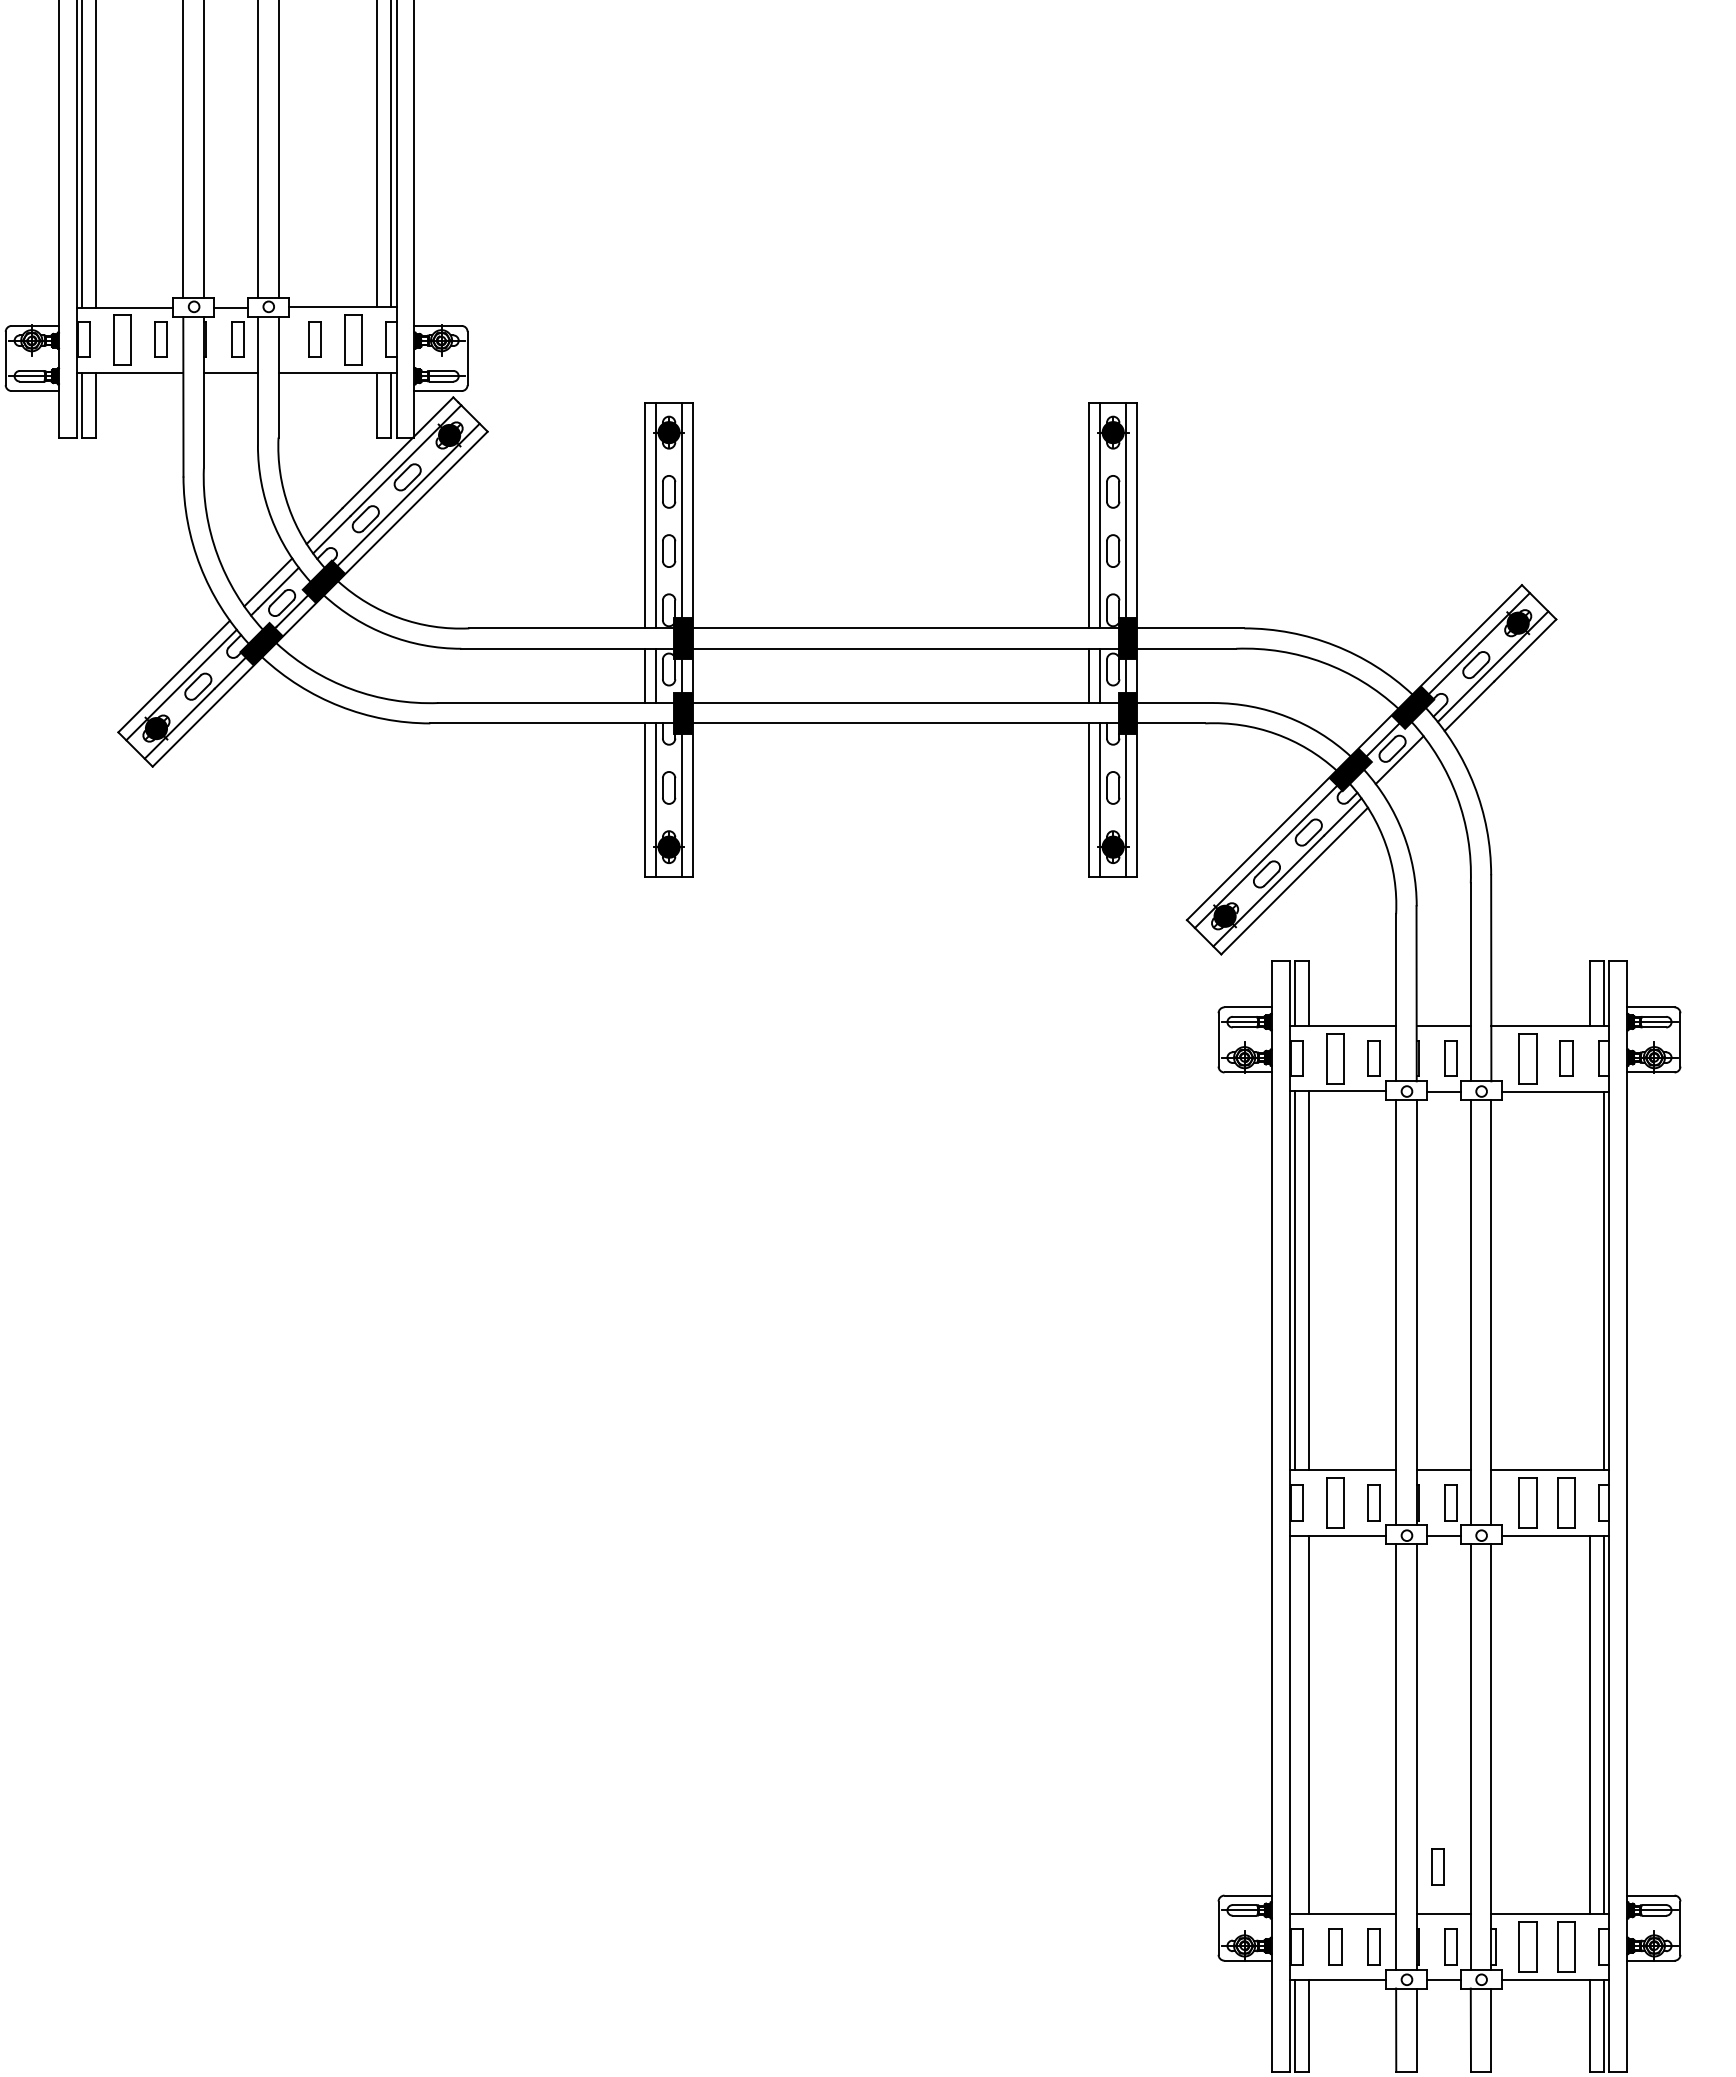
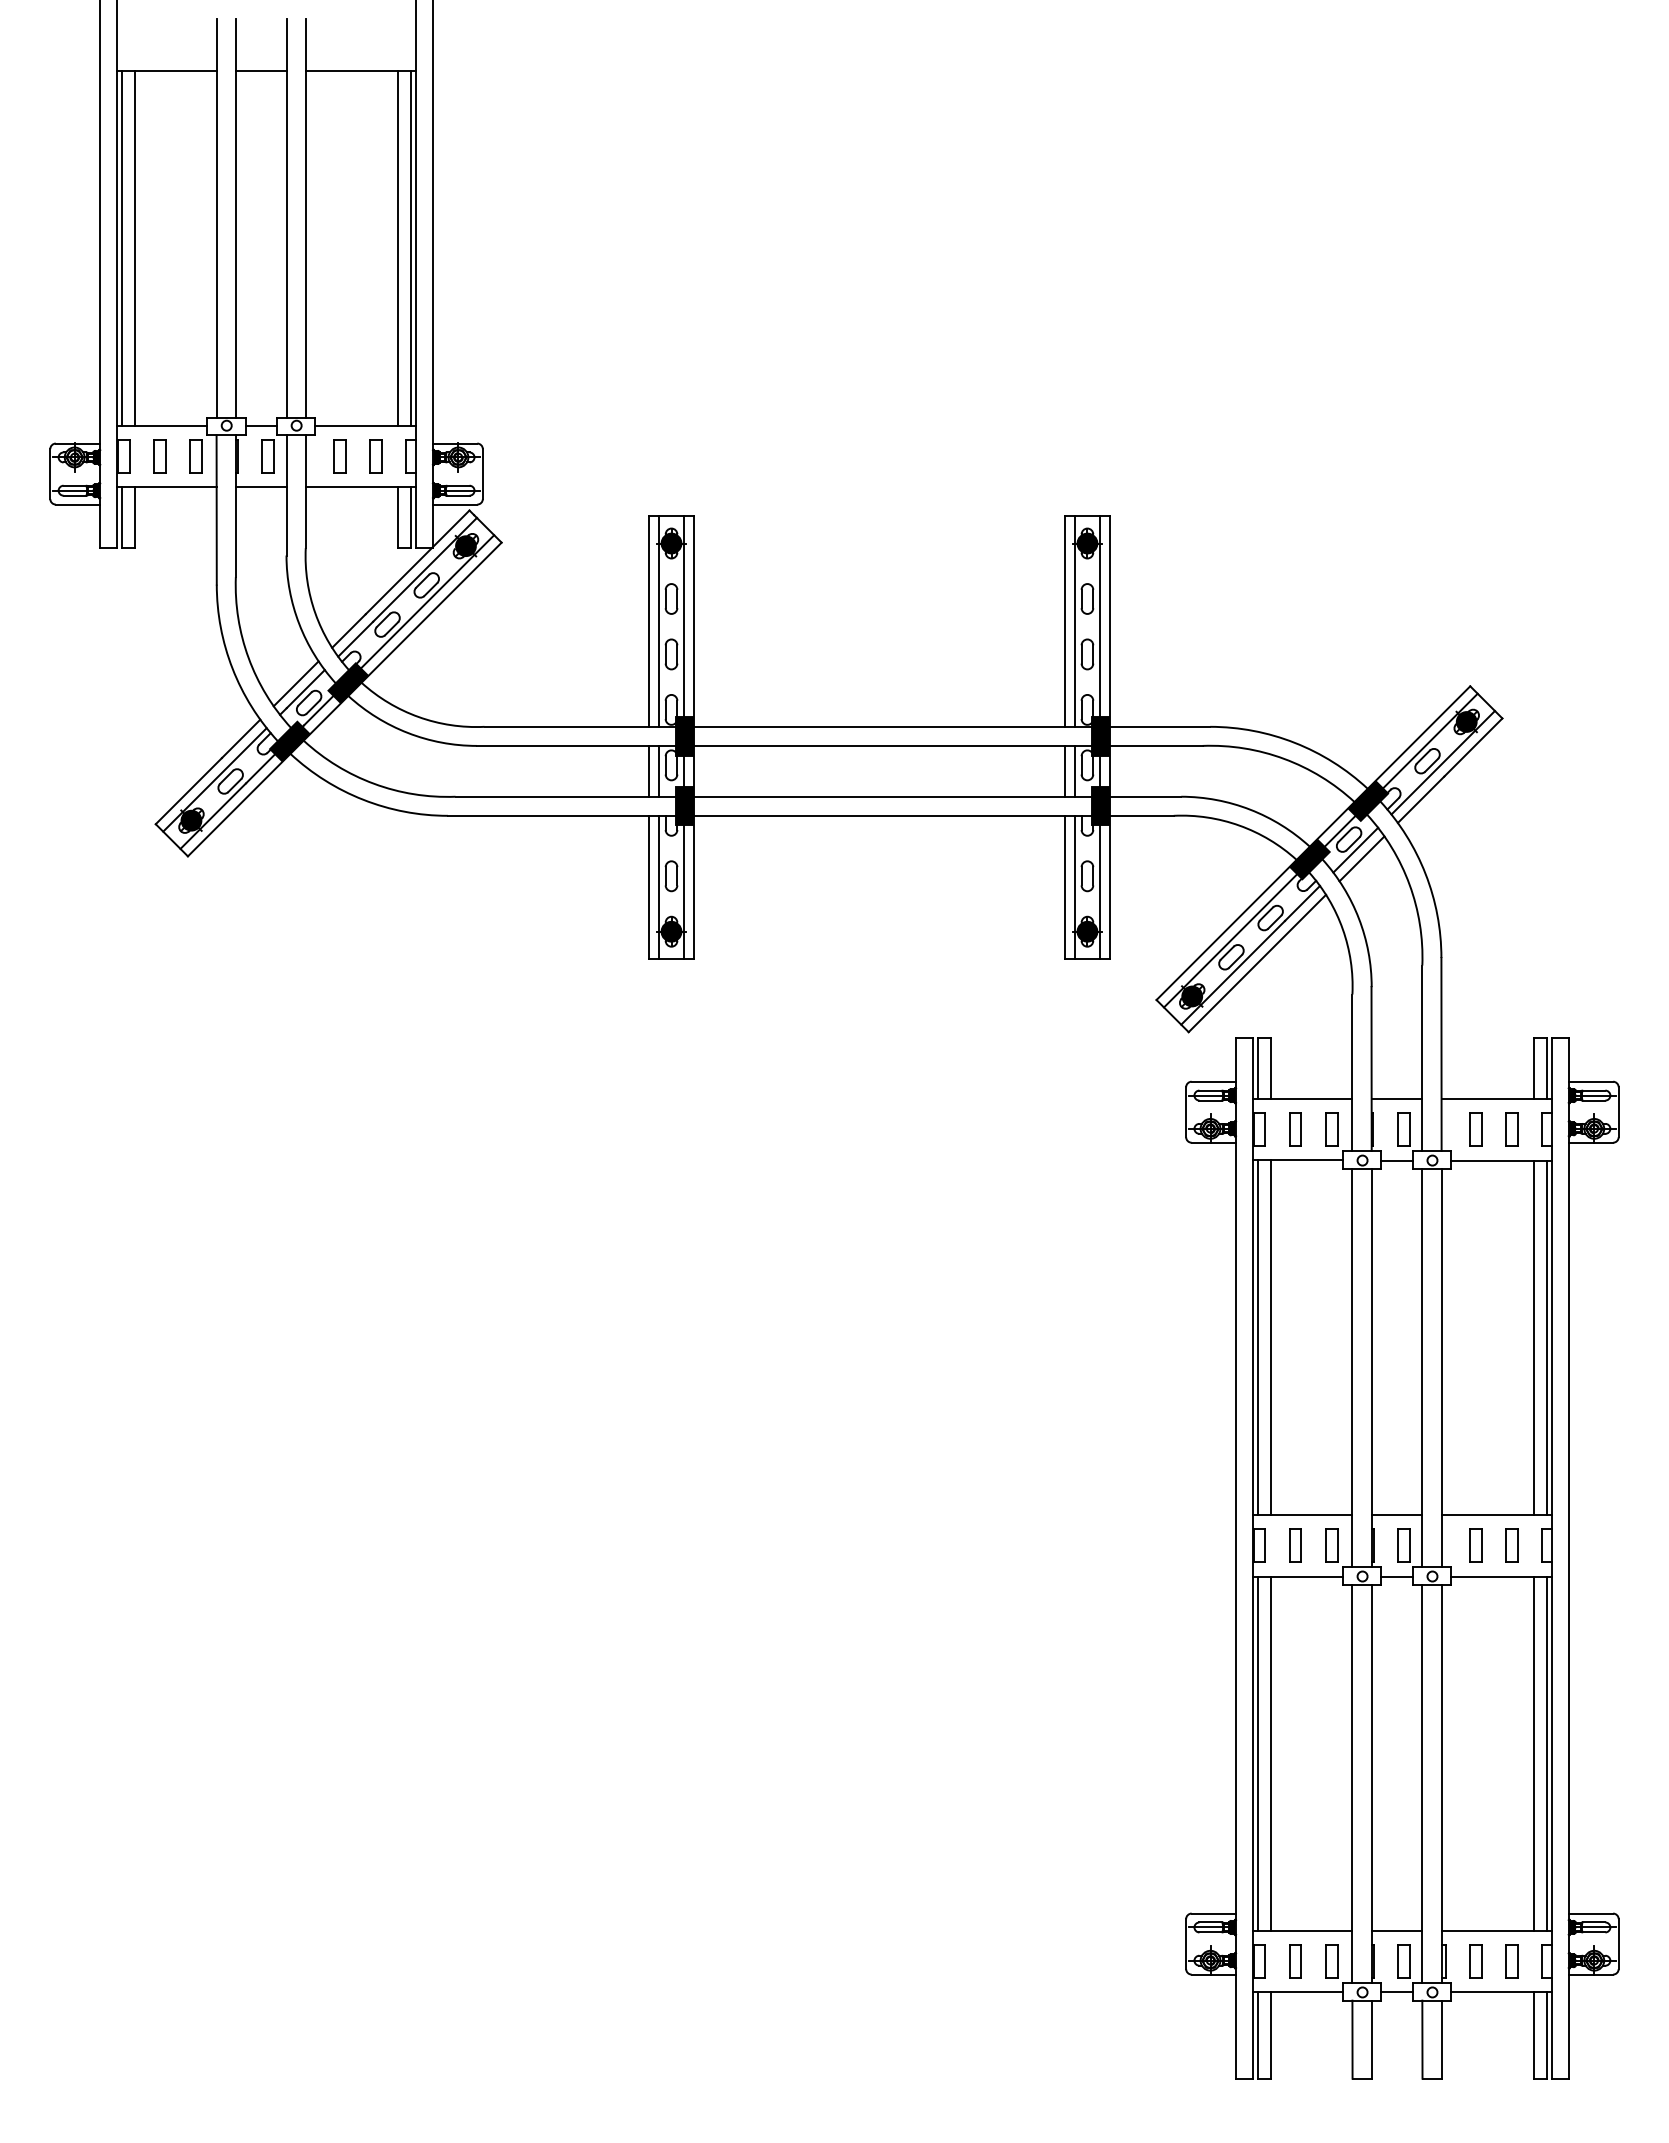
part: (122, 339) -> (159, 456), size x0.71
part: (352, 339) -> (375, 456), size x0.71
line: (1405, 768) -> (1361, 858), added
part: (1335, 1058) -> (1295, 1129), size x0.71
part: (1527, 1058) -> (1475, 1129), size x0.71
line: (1589, 1280) -> (1533, 1337), added
part: (1335, 1502) -> (1295, 1545), size x0.71
part: (1527, 1502) -> (1475, 1545), size x0.71
part: (1565, 1502) -> (1511, 1545), size x0.71
line: (1294, 1724) -> (1257, 1753), added
part: (1437, 1866) -> (1391, 1886), removed
part: (1527, 1946) -> (1475, 1961), size x0.71
part: (1565, 1946) -> (1511, 1961), size x0.71

